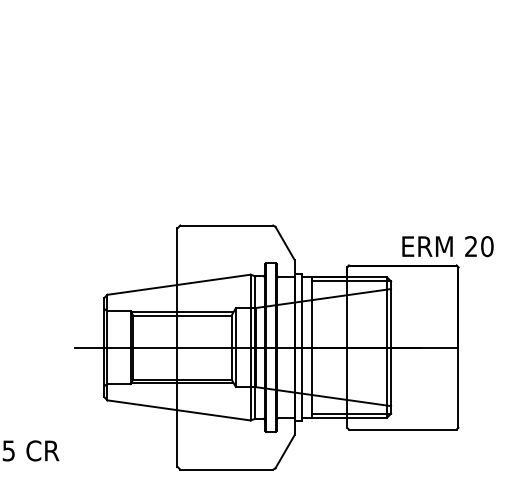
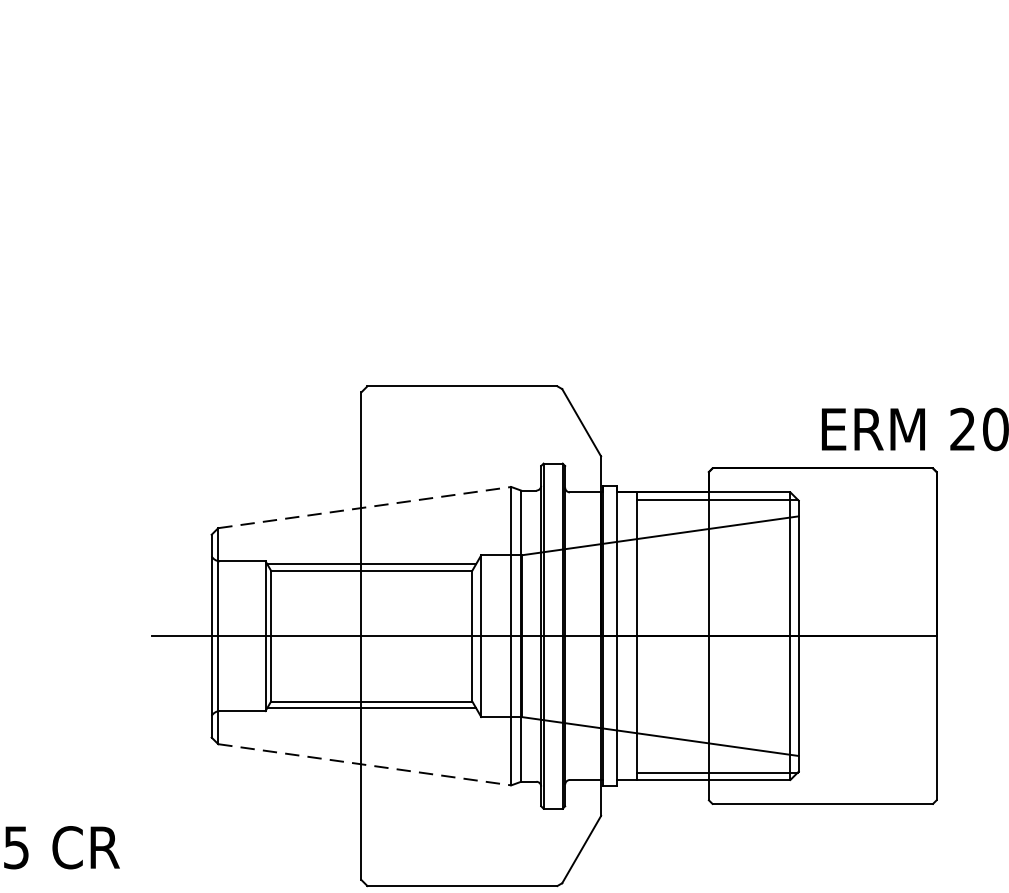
line: (179, 284) -> (365, 507), solid -> dashed
line: (179, 410) -> (365, 764), solid -> dashed

